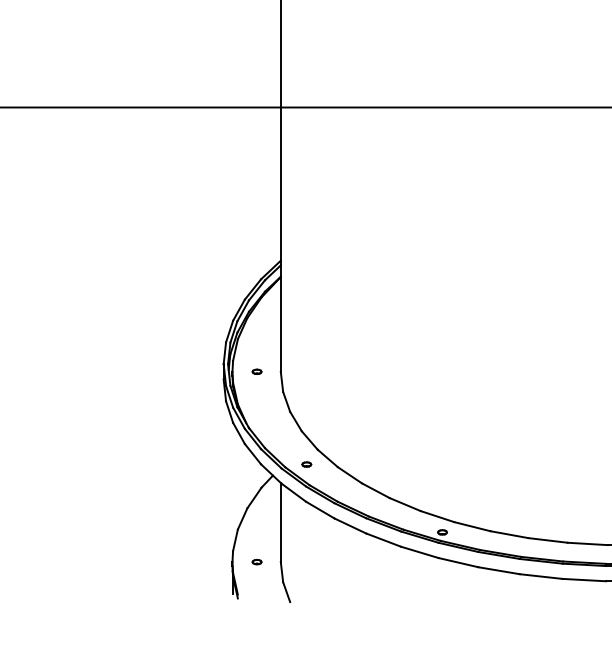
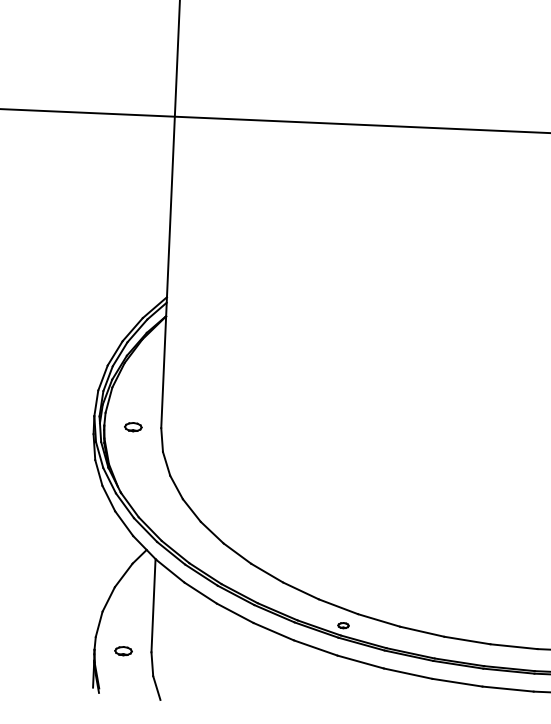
part: (256, 371) -> (132, 426), size x1.6
part: (306, 464) -> (186, 538), removed
part: (256, 561) -> (122, 650), size x1.6

